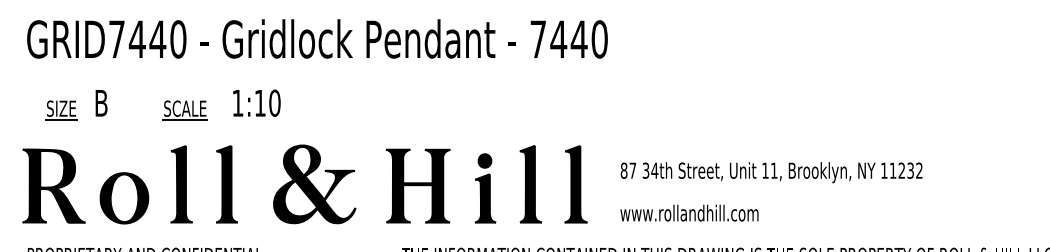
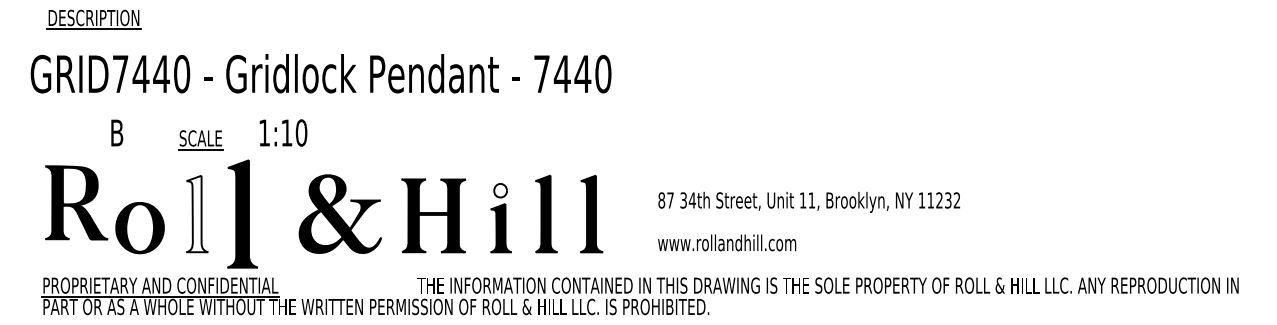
text: (316, 38) -> (320, 73), moved
text: (256, 102) -> (283, 132), moved
part: (61, 110) -> (77, 140), removed
fill: (484, 160) -> (500, 190), removed
fill: (181, 183) -> (197, 213), removed
part: (226, 183) -> (242, 213), size x1.4
part: (313, 183) -> (339, 213), moved
part: (53, 185) -> (76, 202), moved
text: (771, 191) -> (809, 221), moved

